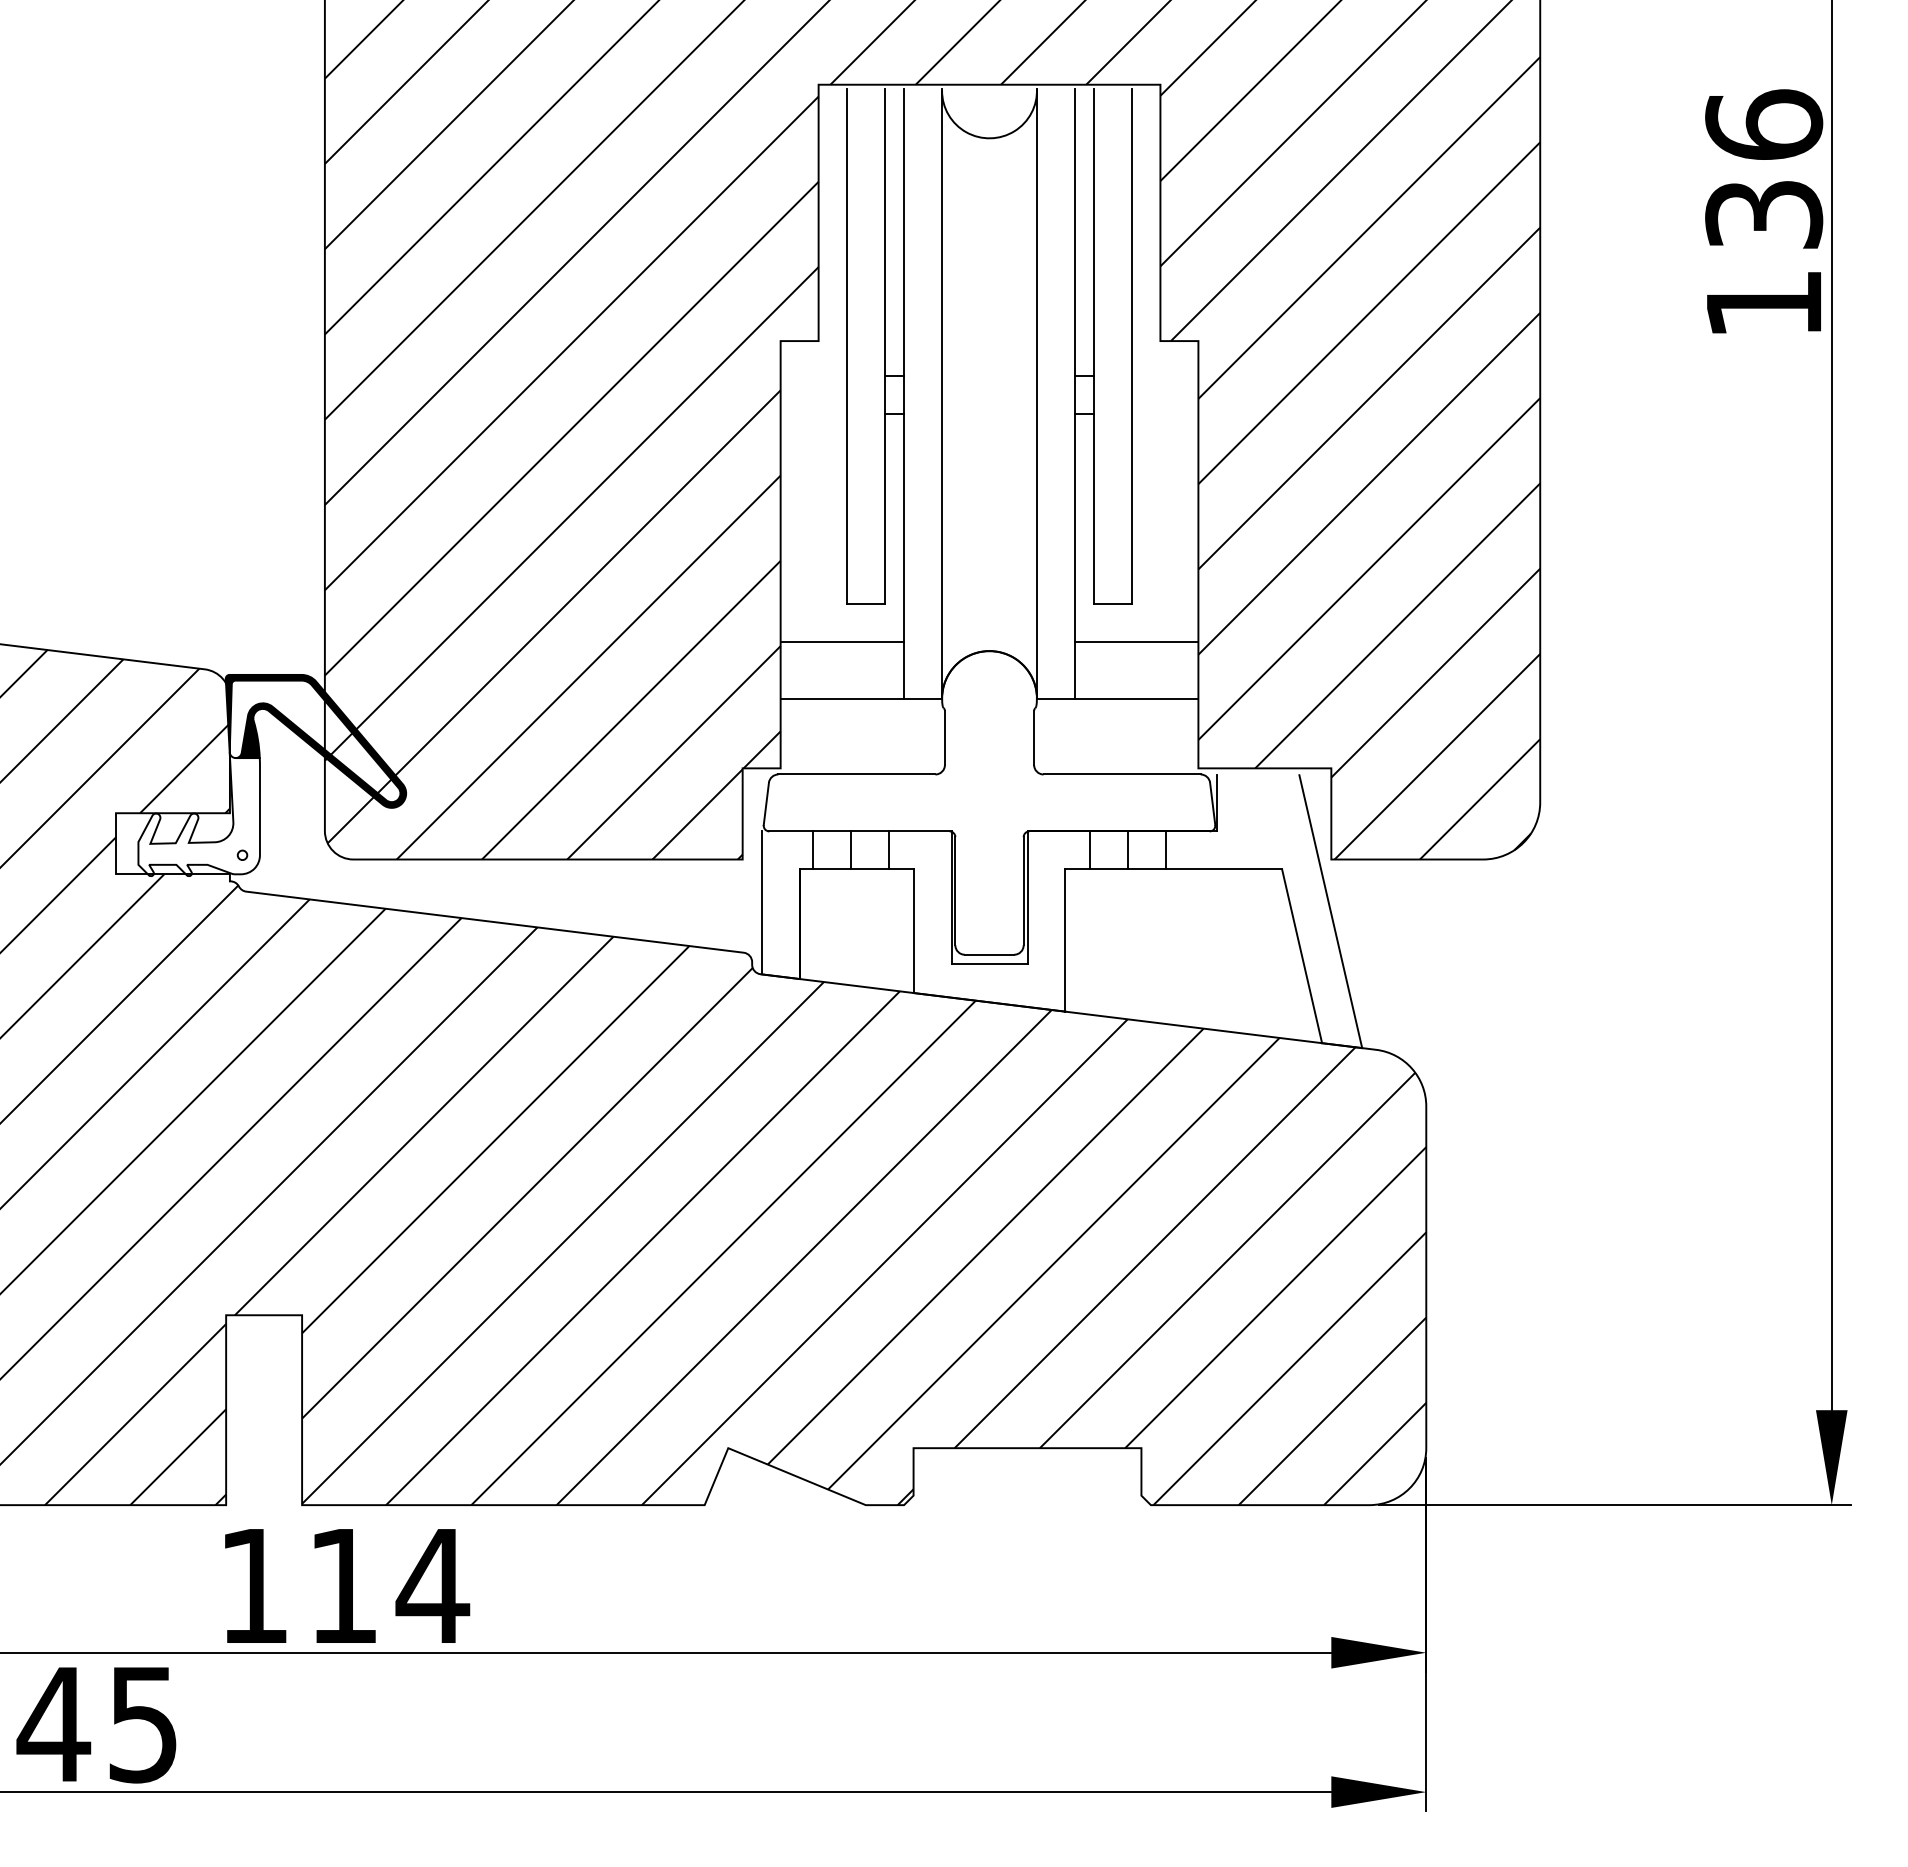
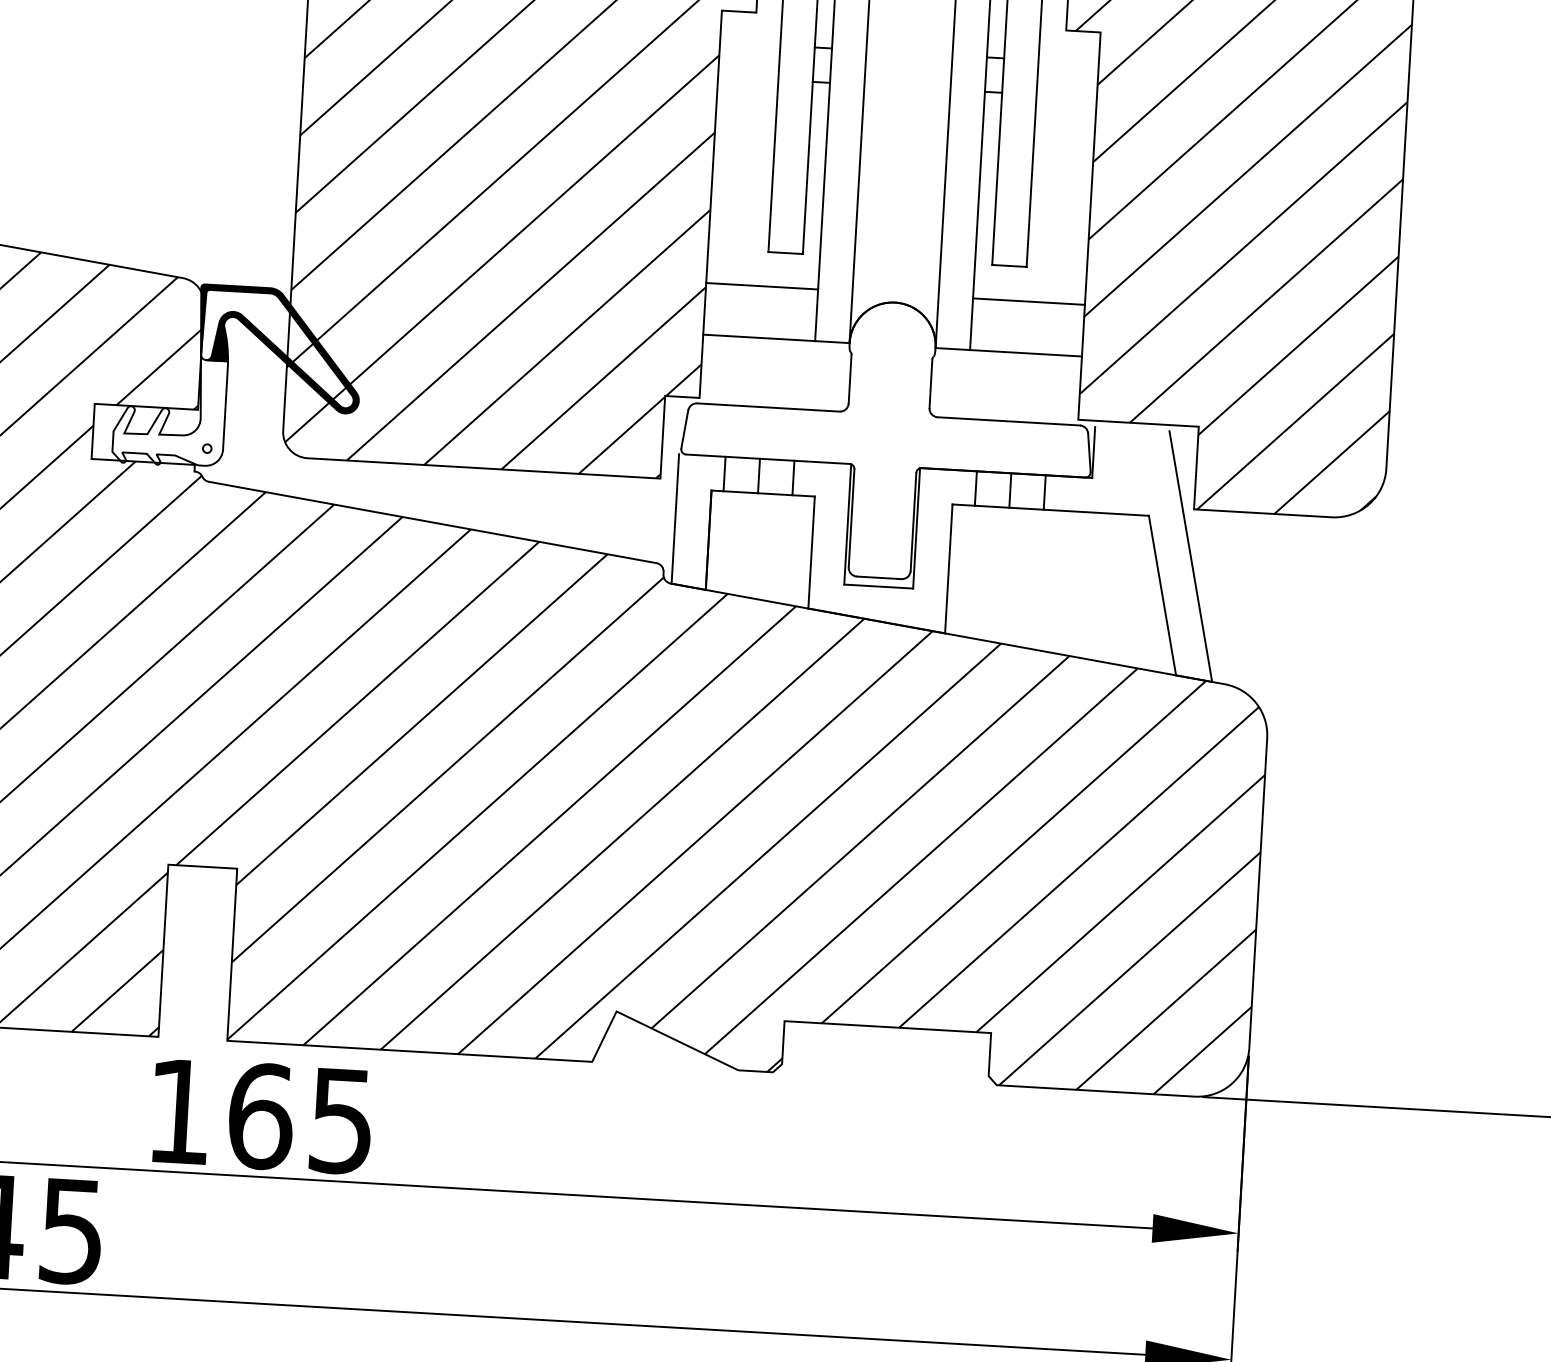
text: (389, 1586) -> (302, 1119), 114 -> 165

